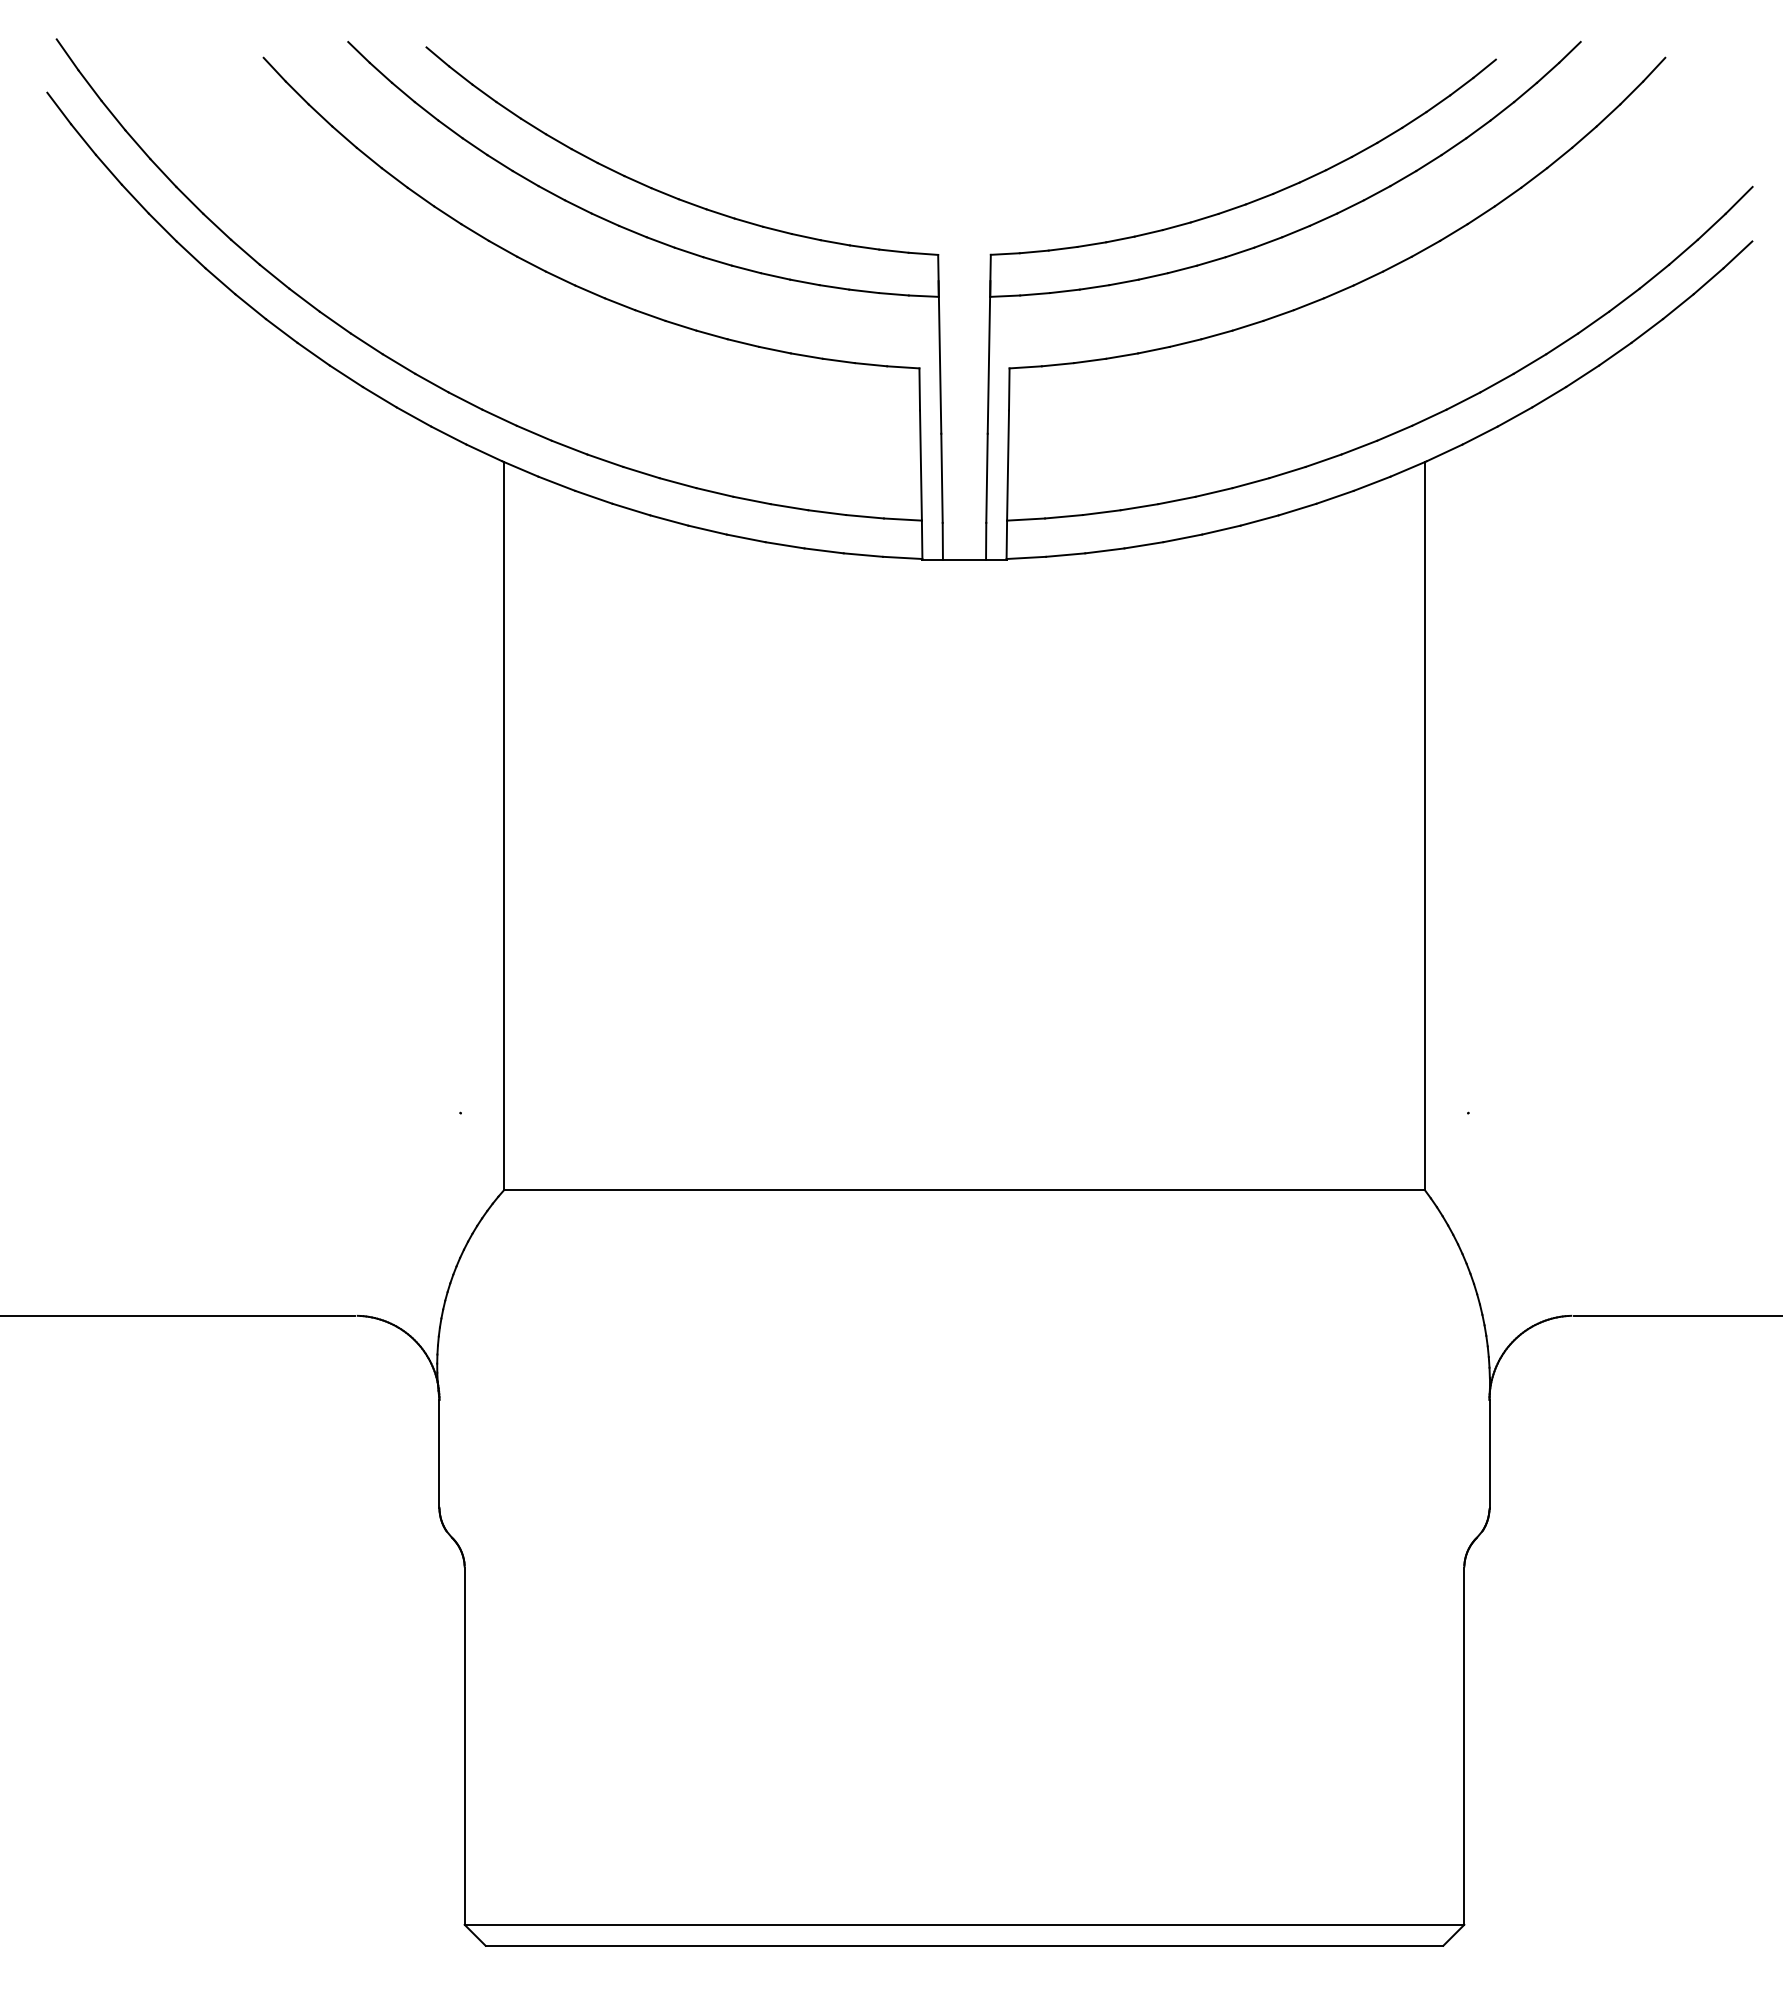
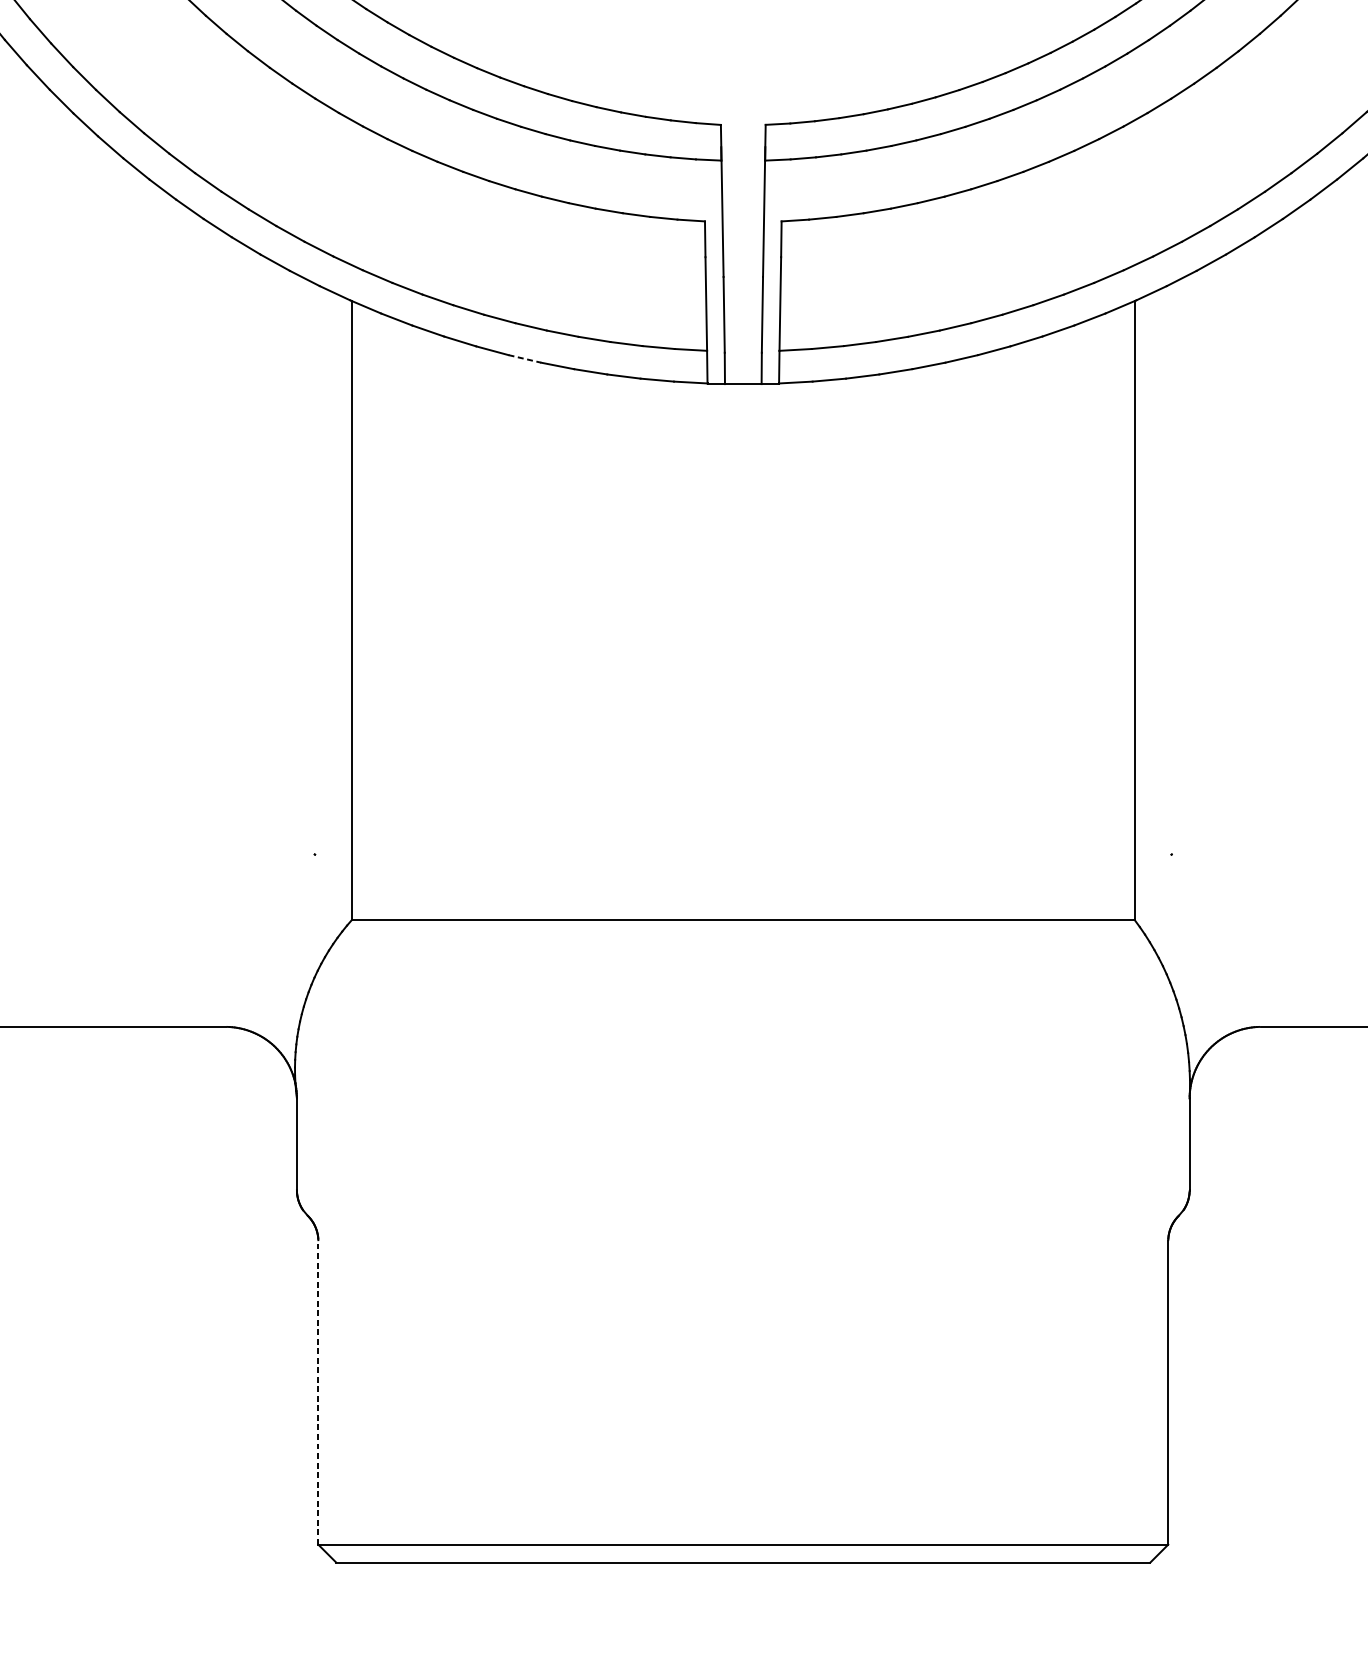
line: (707, 530) -> (524, 359), solid -> dashed
line: (464, 1746) -> (318, 1393), solid -> dashed

